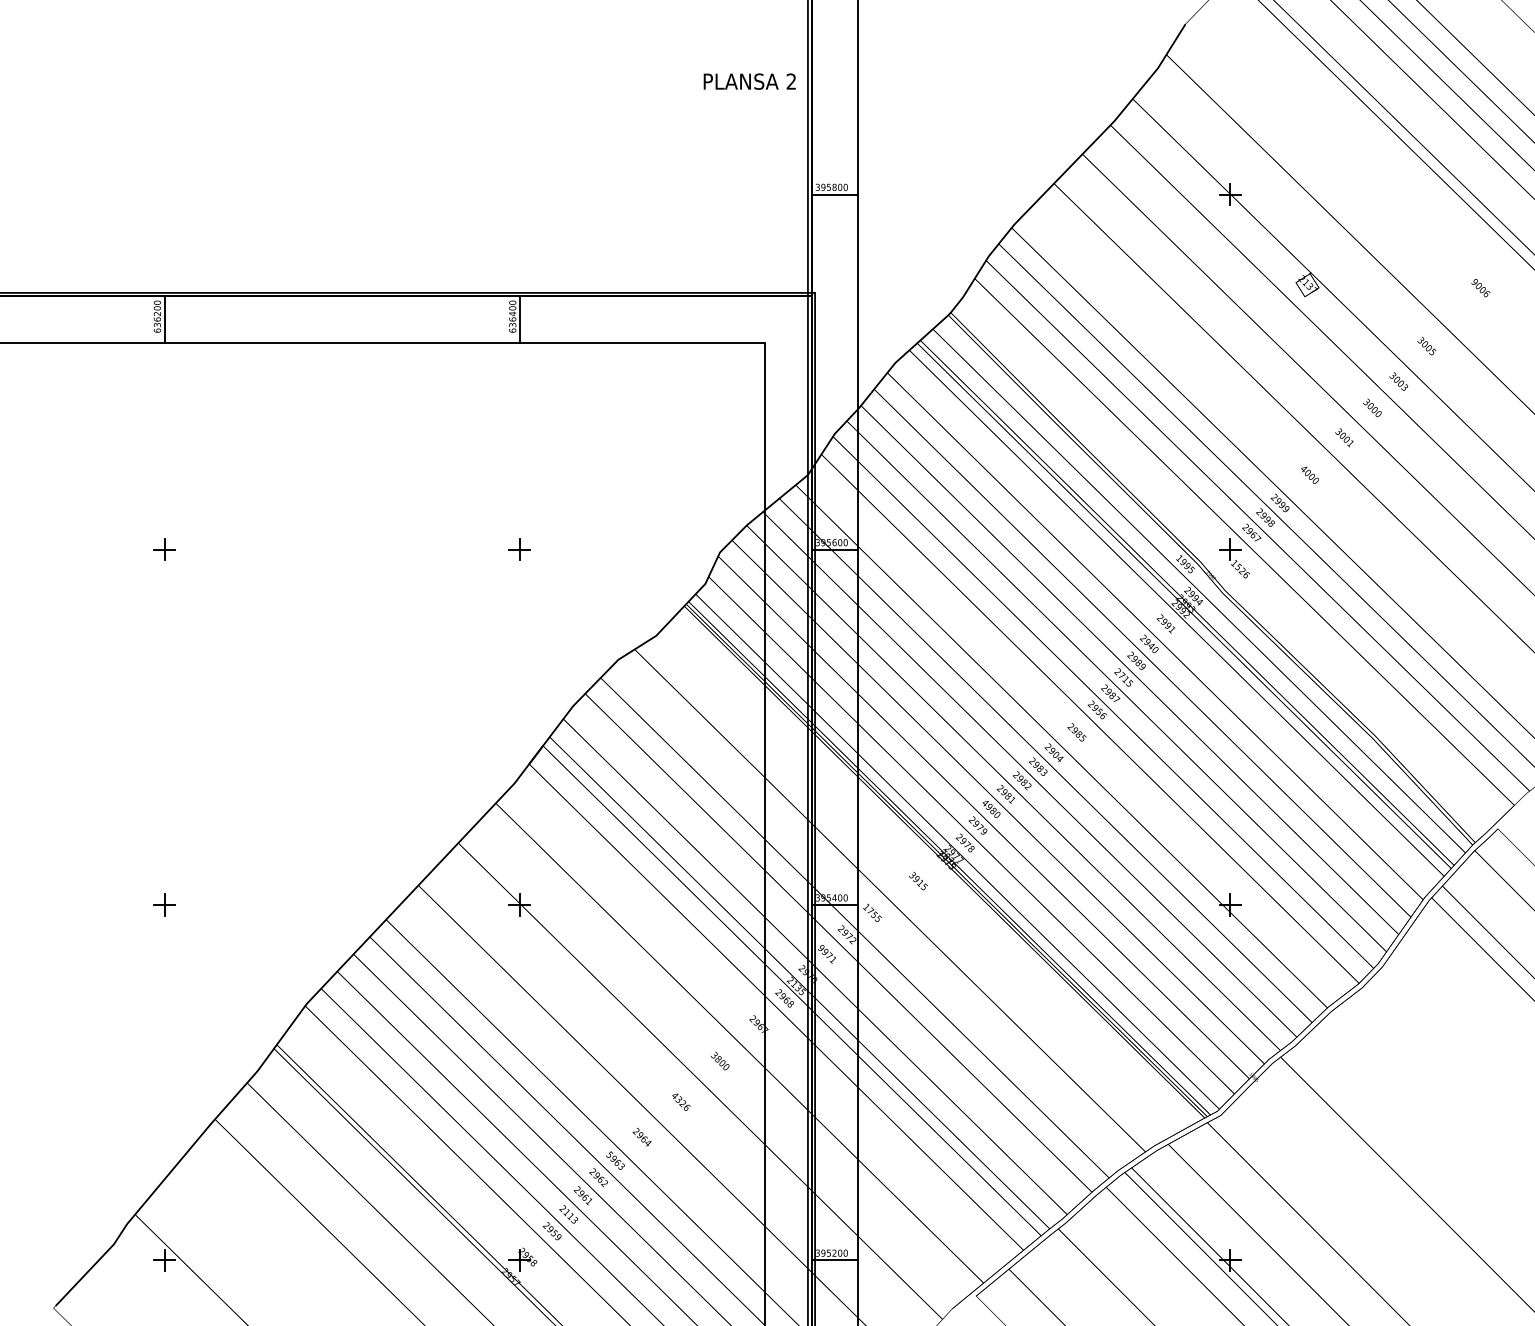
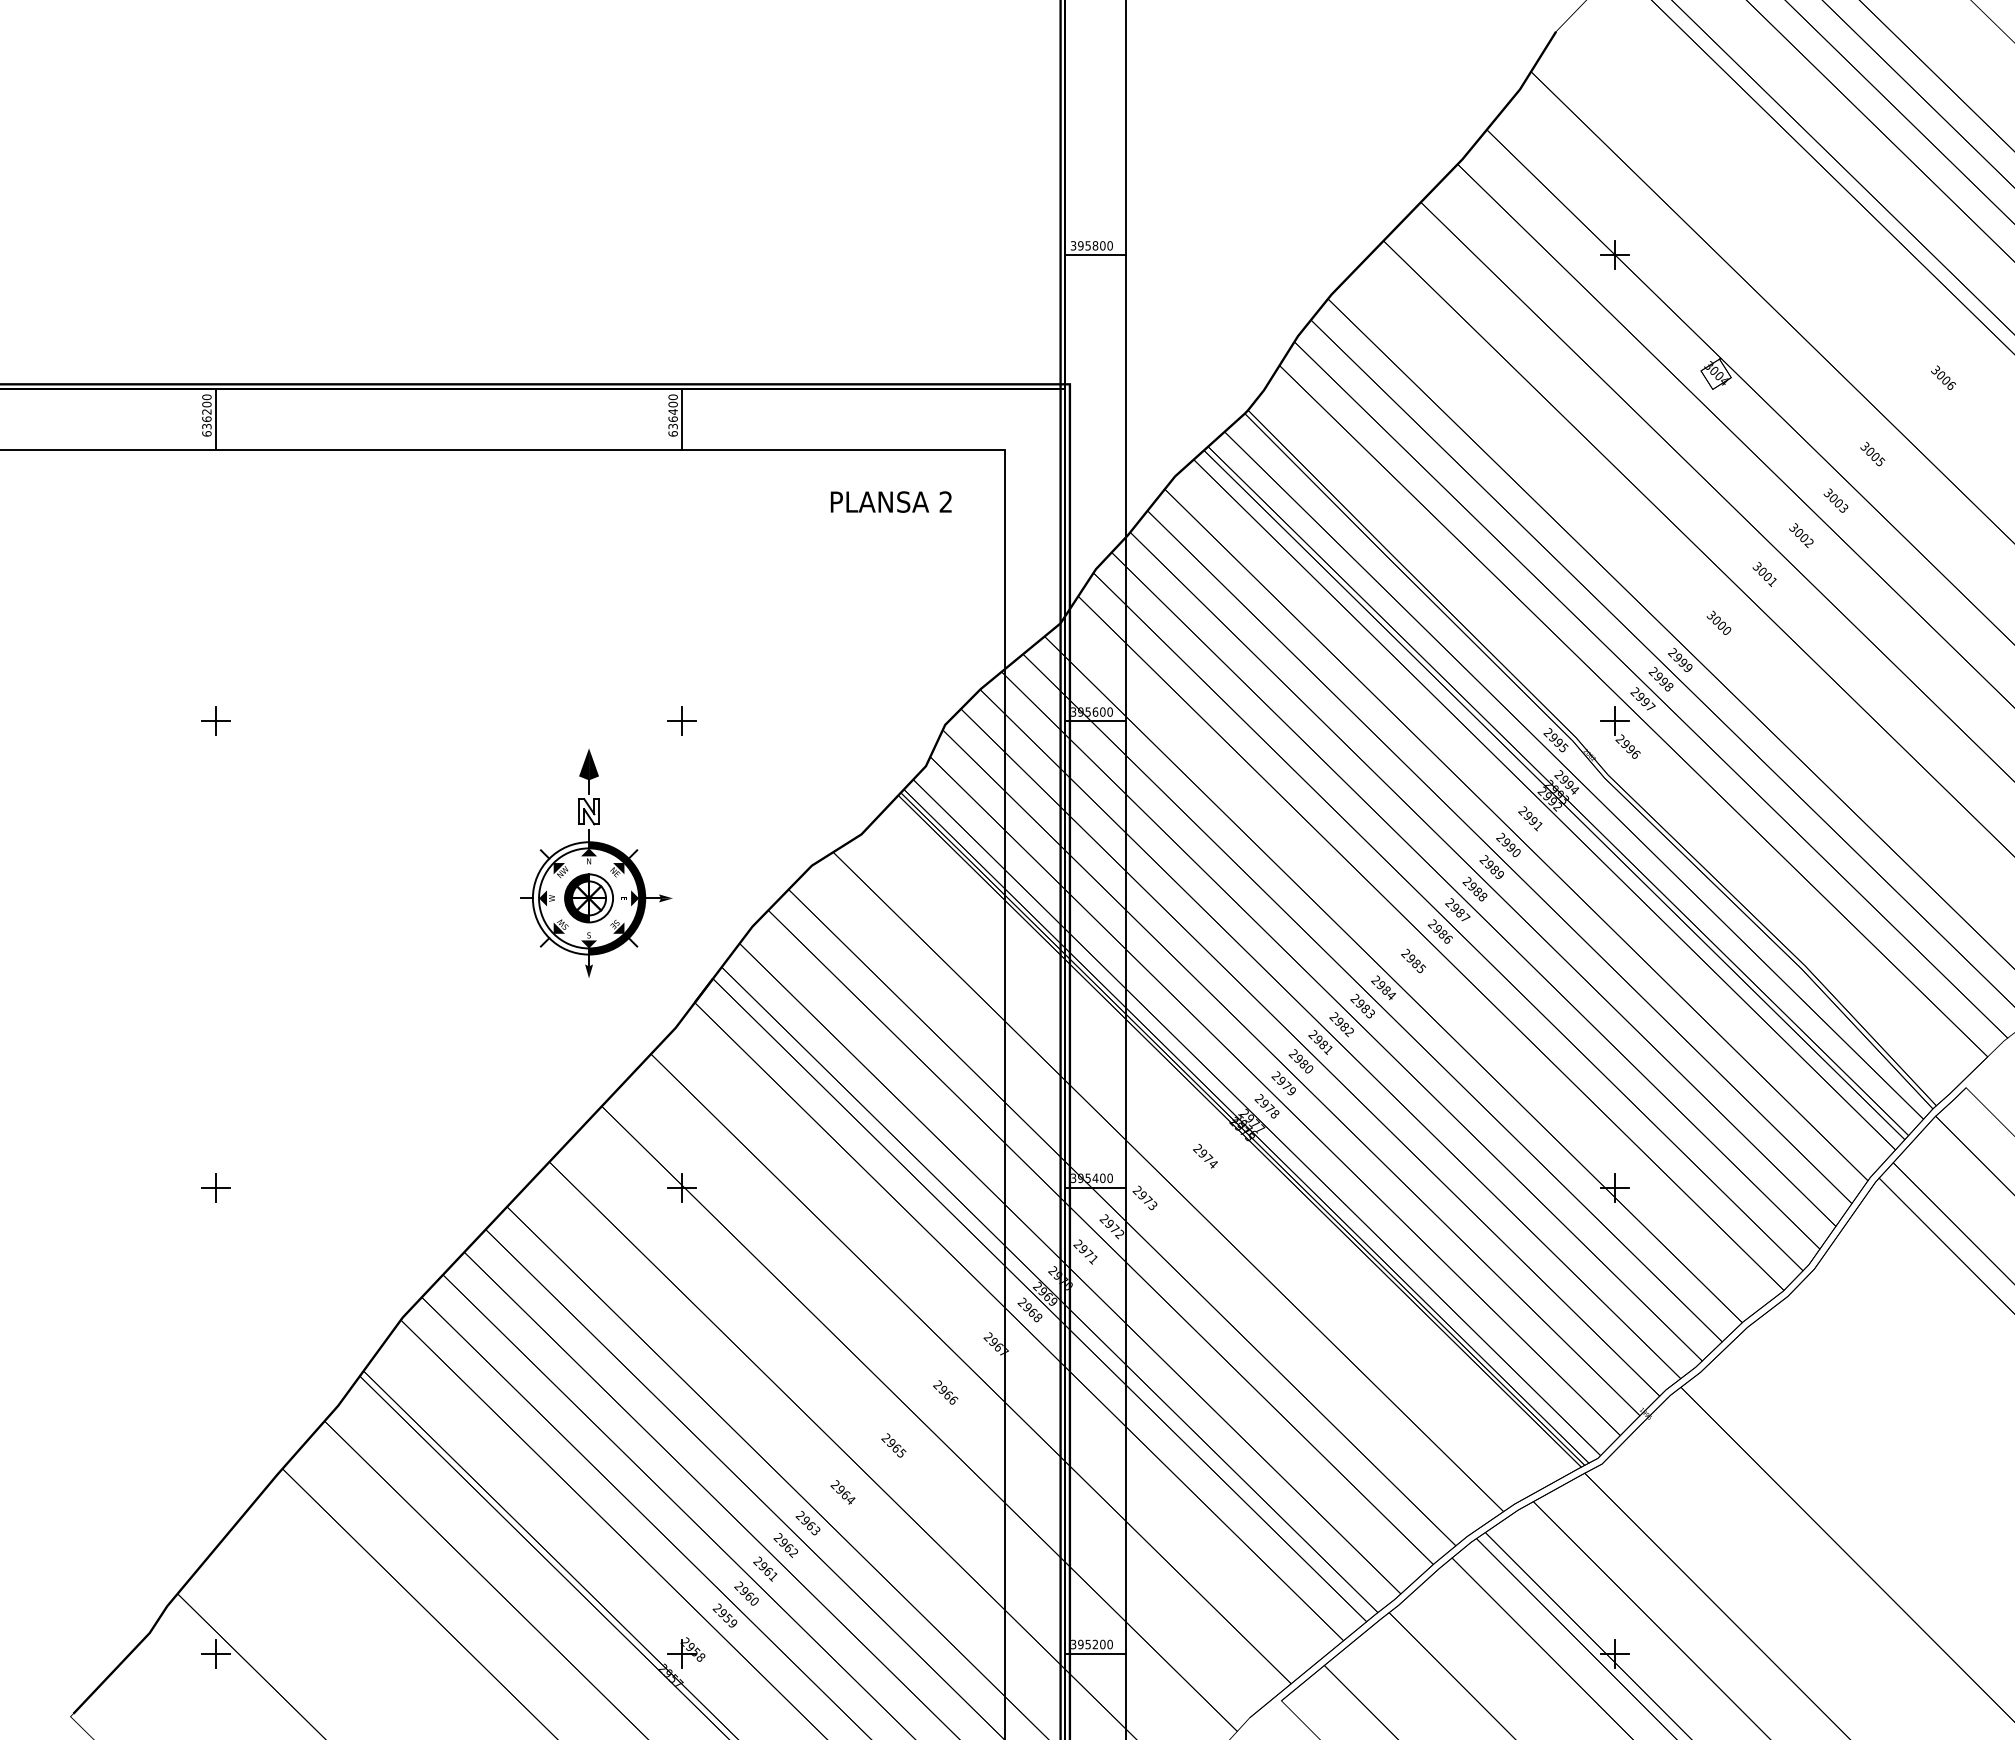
text: (749, 81) -> (890, 501), moved
text: (1474, 281) -> (1935, 369), 9006 -> 3006
text: (1308, 284) -> (1717, 373), 2137 -> 3004
text: (1377, 413) -> (1808, 542), 3000 -> 3002
text: (1303, 468) -> (1710, 614), 4000 -> 3000
text: (1253, 535) -> (1645, 702), 2967 -> 2997
text: (1178, 557) -> (1547, 731), 1995 -> 2995
text: (1237, 567) -> (1624, 744), 1526 -> 2996
text: (1150, 645) -> (1510, 847), 2940 -> 2990
part: (454, 658) -> (596, 863), added
text: (1125, 679) -> (1477, 891), 2715 -> 2988
text: (1098, 711) -> (1442, 933), 2956 -> 2986
text: (1056, 754) -> (1386, 990), 2904 -> 2984
text: (984, 802) -> (1292, 1053), 4980 -> 2980
text: (918, 881) -> (1205, 1156), 3915 -> 2974
text: (871, 912) -> (1144, 1197), 1755 -> 2973
text: (820, 947) -> (1077, 1243), 9971 -> 2971
text: (797, 987) -> (1047, 1296), 2135 -> 2969
text: (721, 1061) -> (946, 1392), 3800 -> 2966
text: (680, 1101) -> (893, 1445), 4326 -> 2965
text: (609, 1154) -> (800, 1515), 5963 -> 2963
text: (570, 1215) -> (748, 1595), 2113 -> 2960

